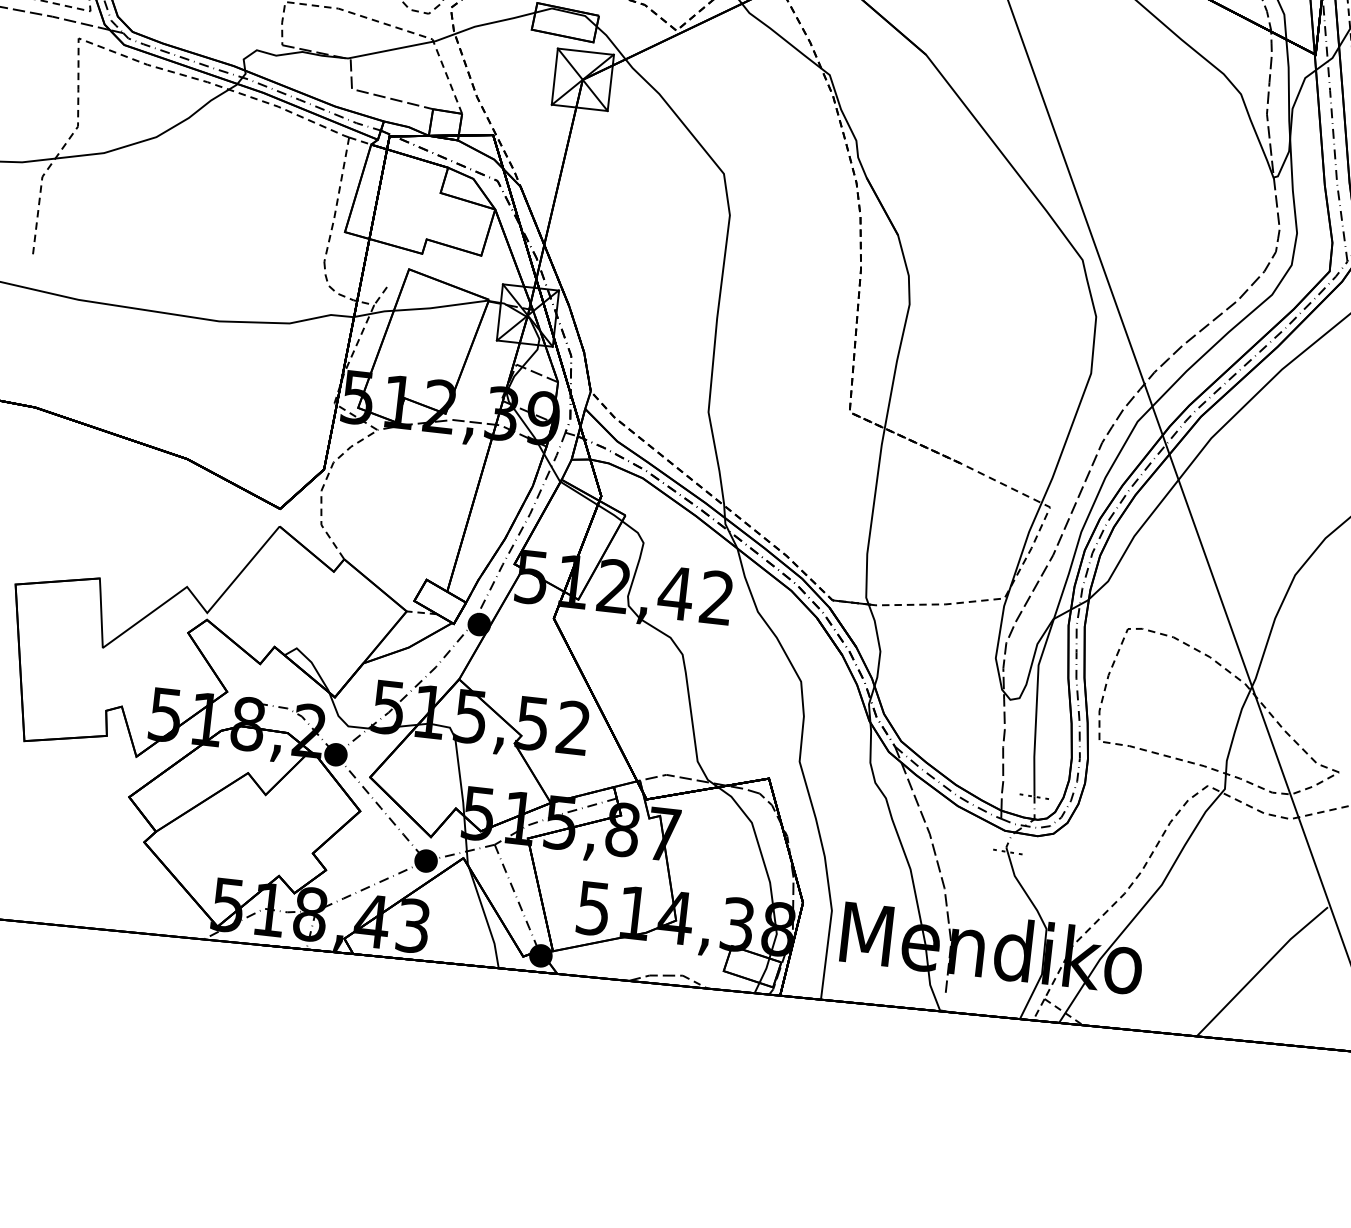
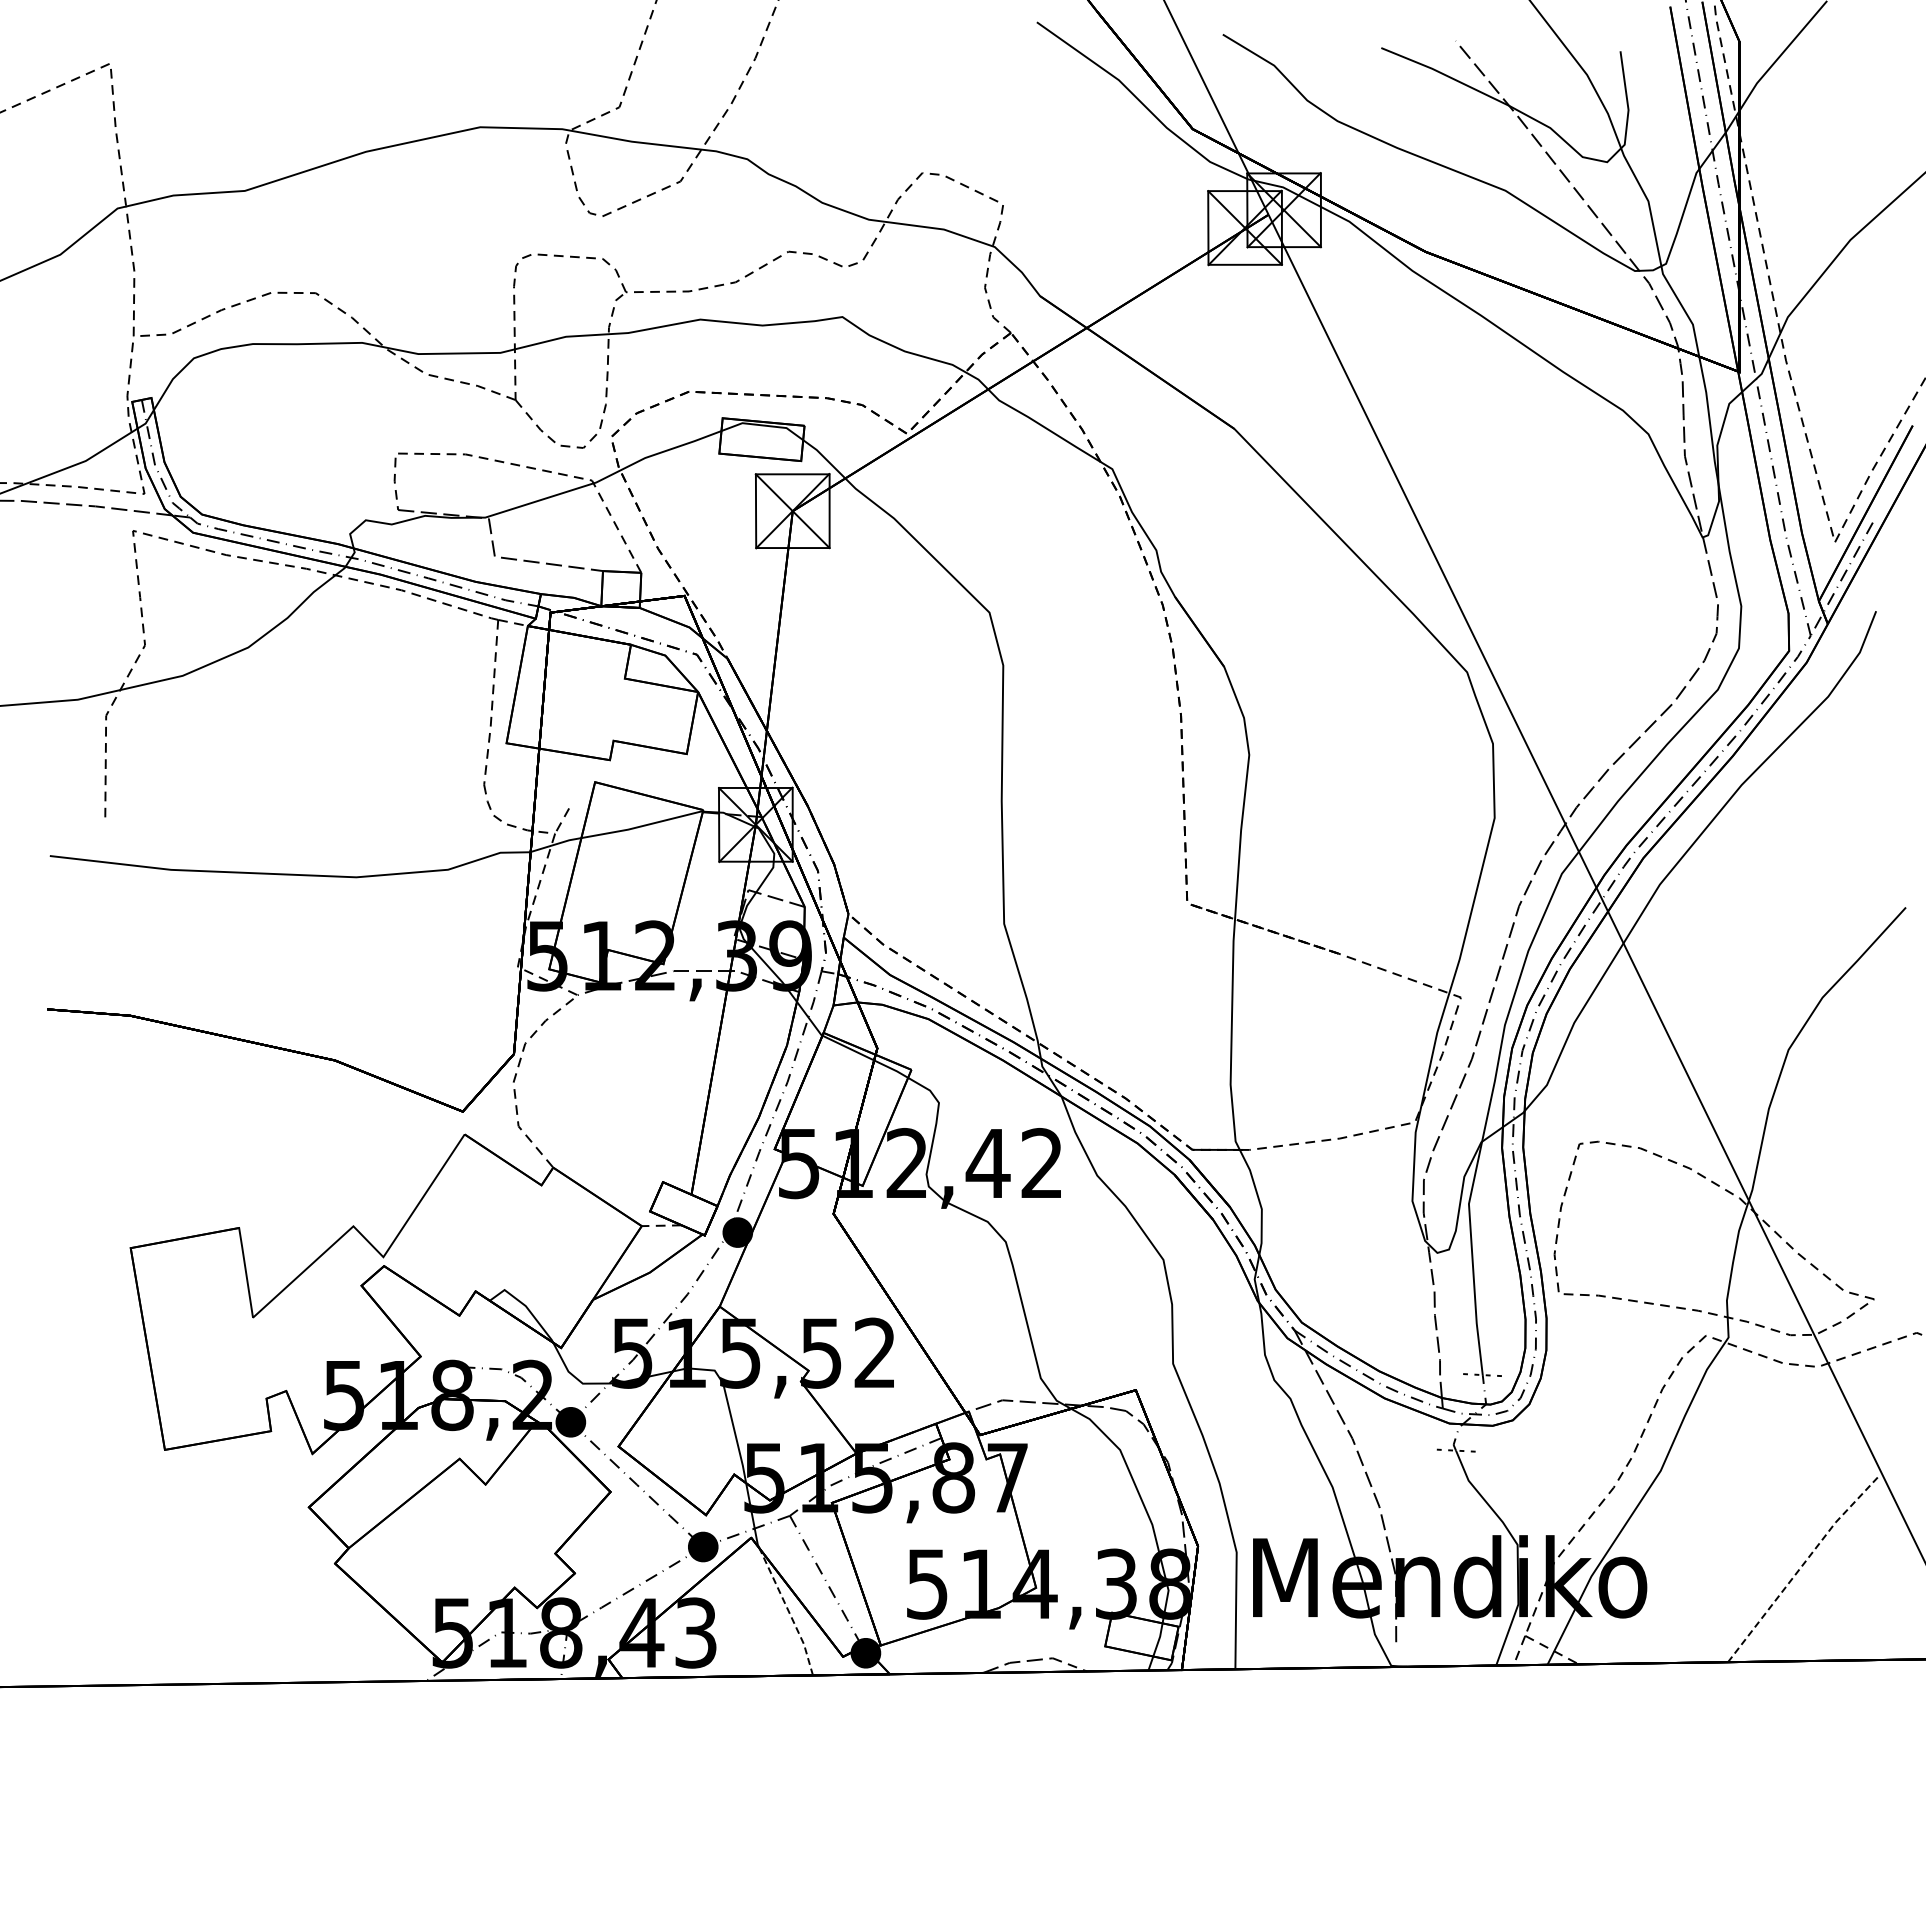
line: (485, 917) -> (788, 1611), solid -> dashed
line: (1260, 969) -> (1801, 1566), solid -> dashed

